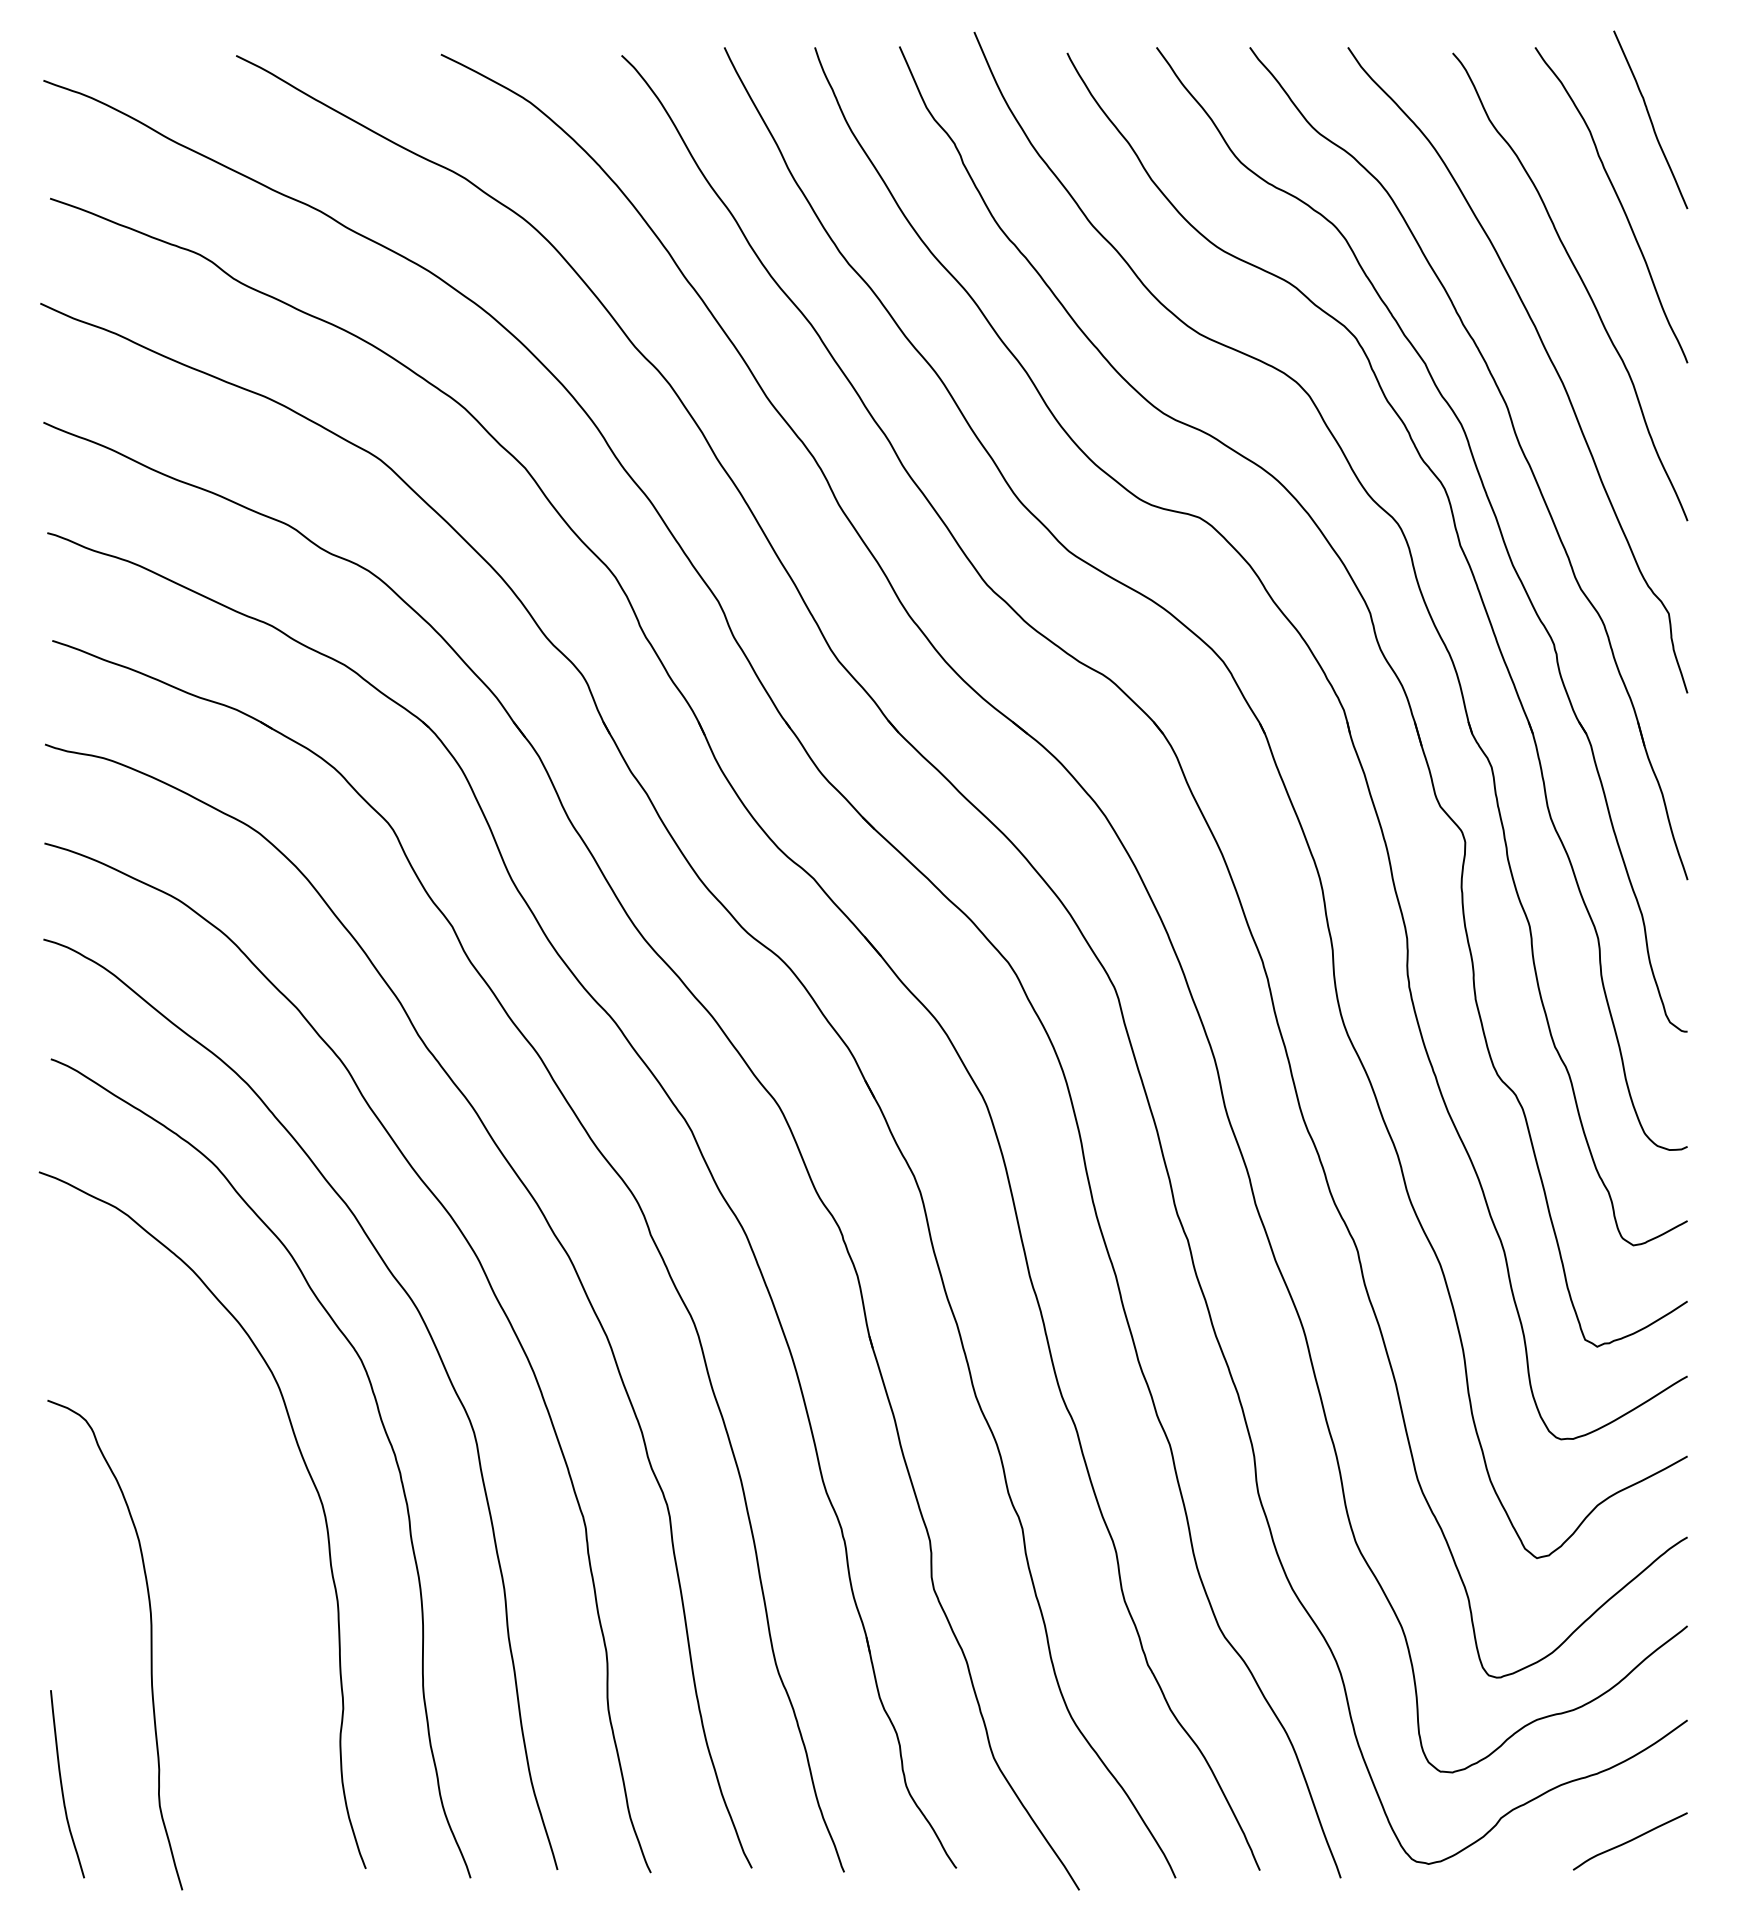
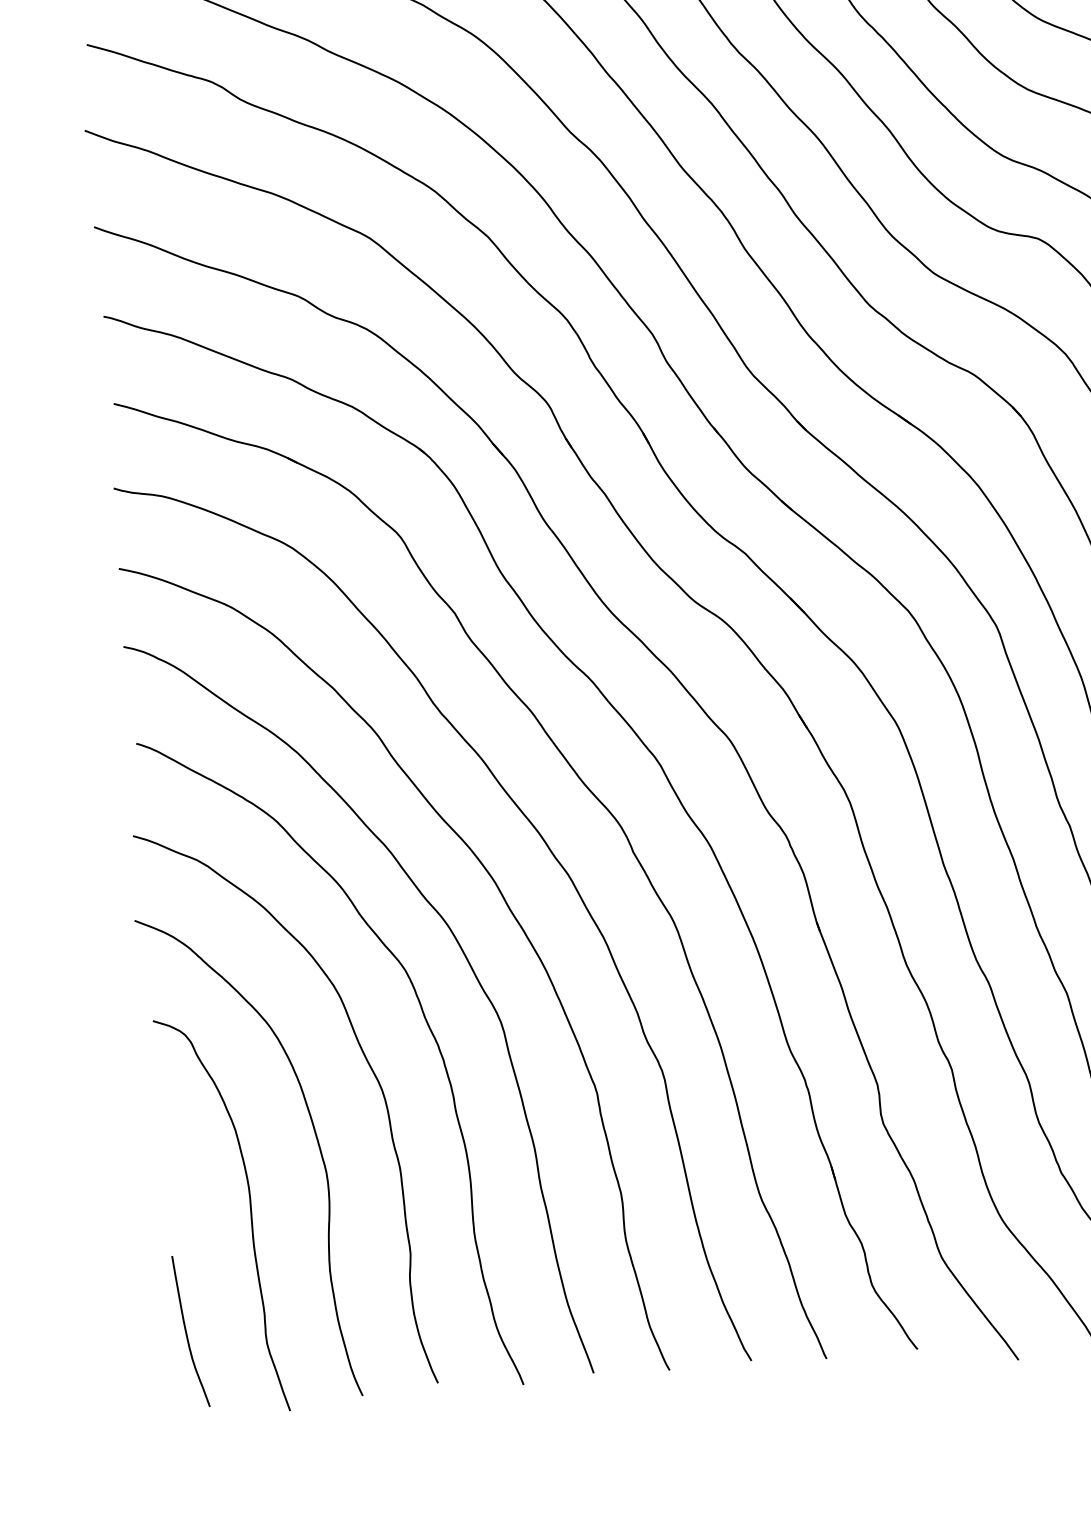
curve: (236, 1554) -> (315, 1135), added

